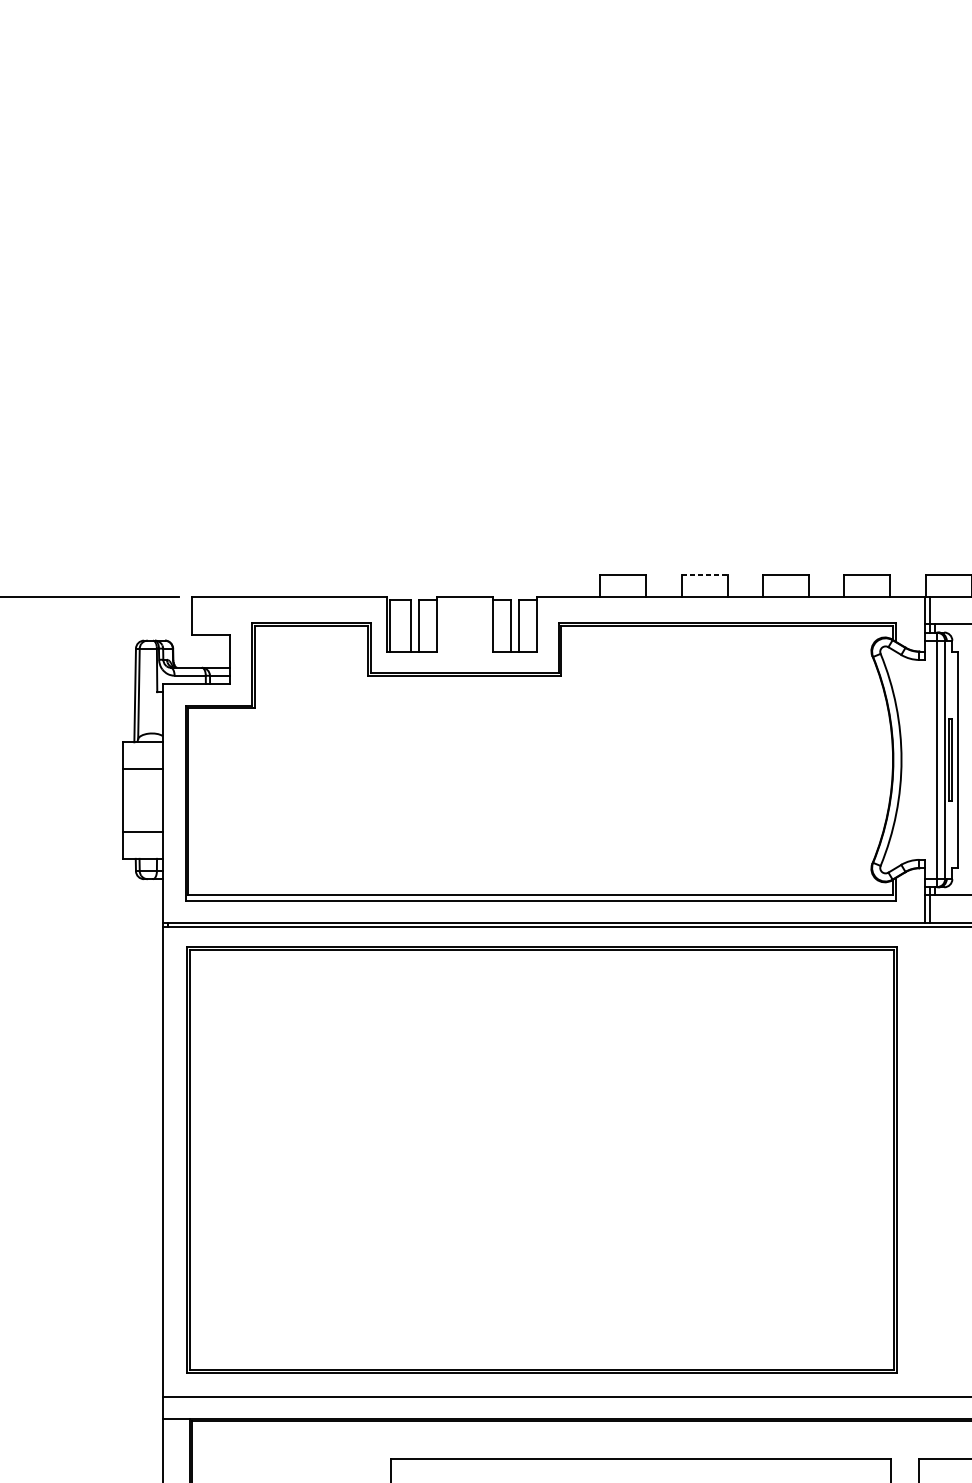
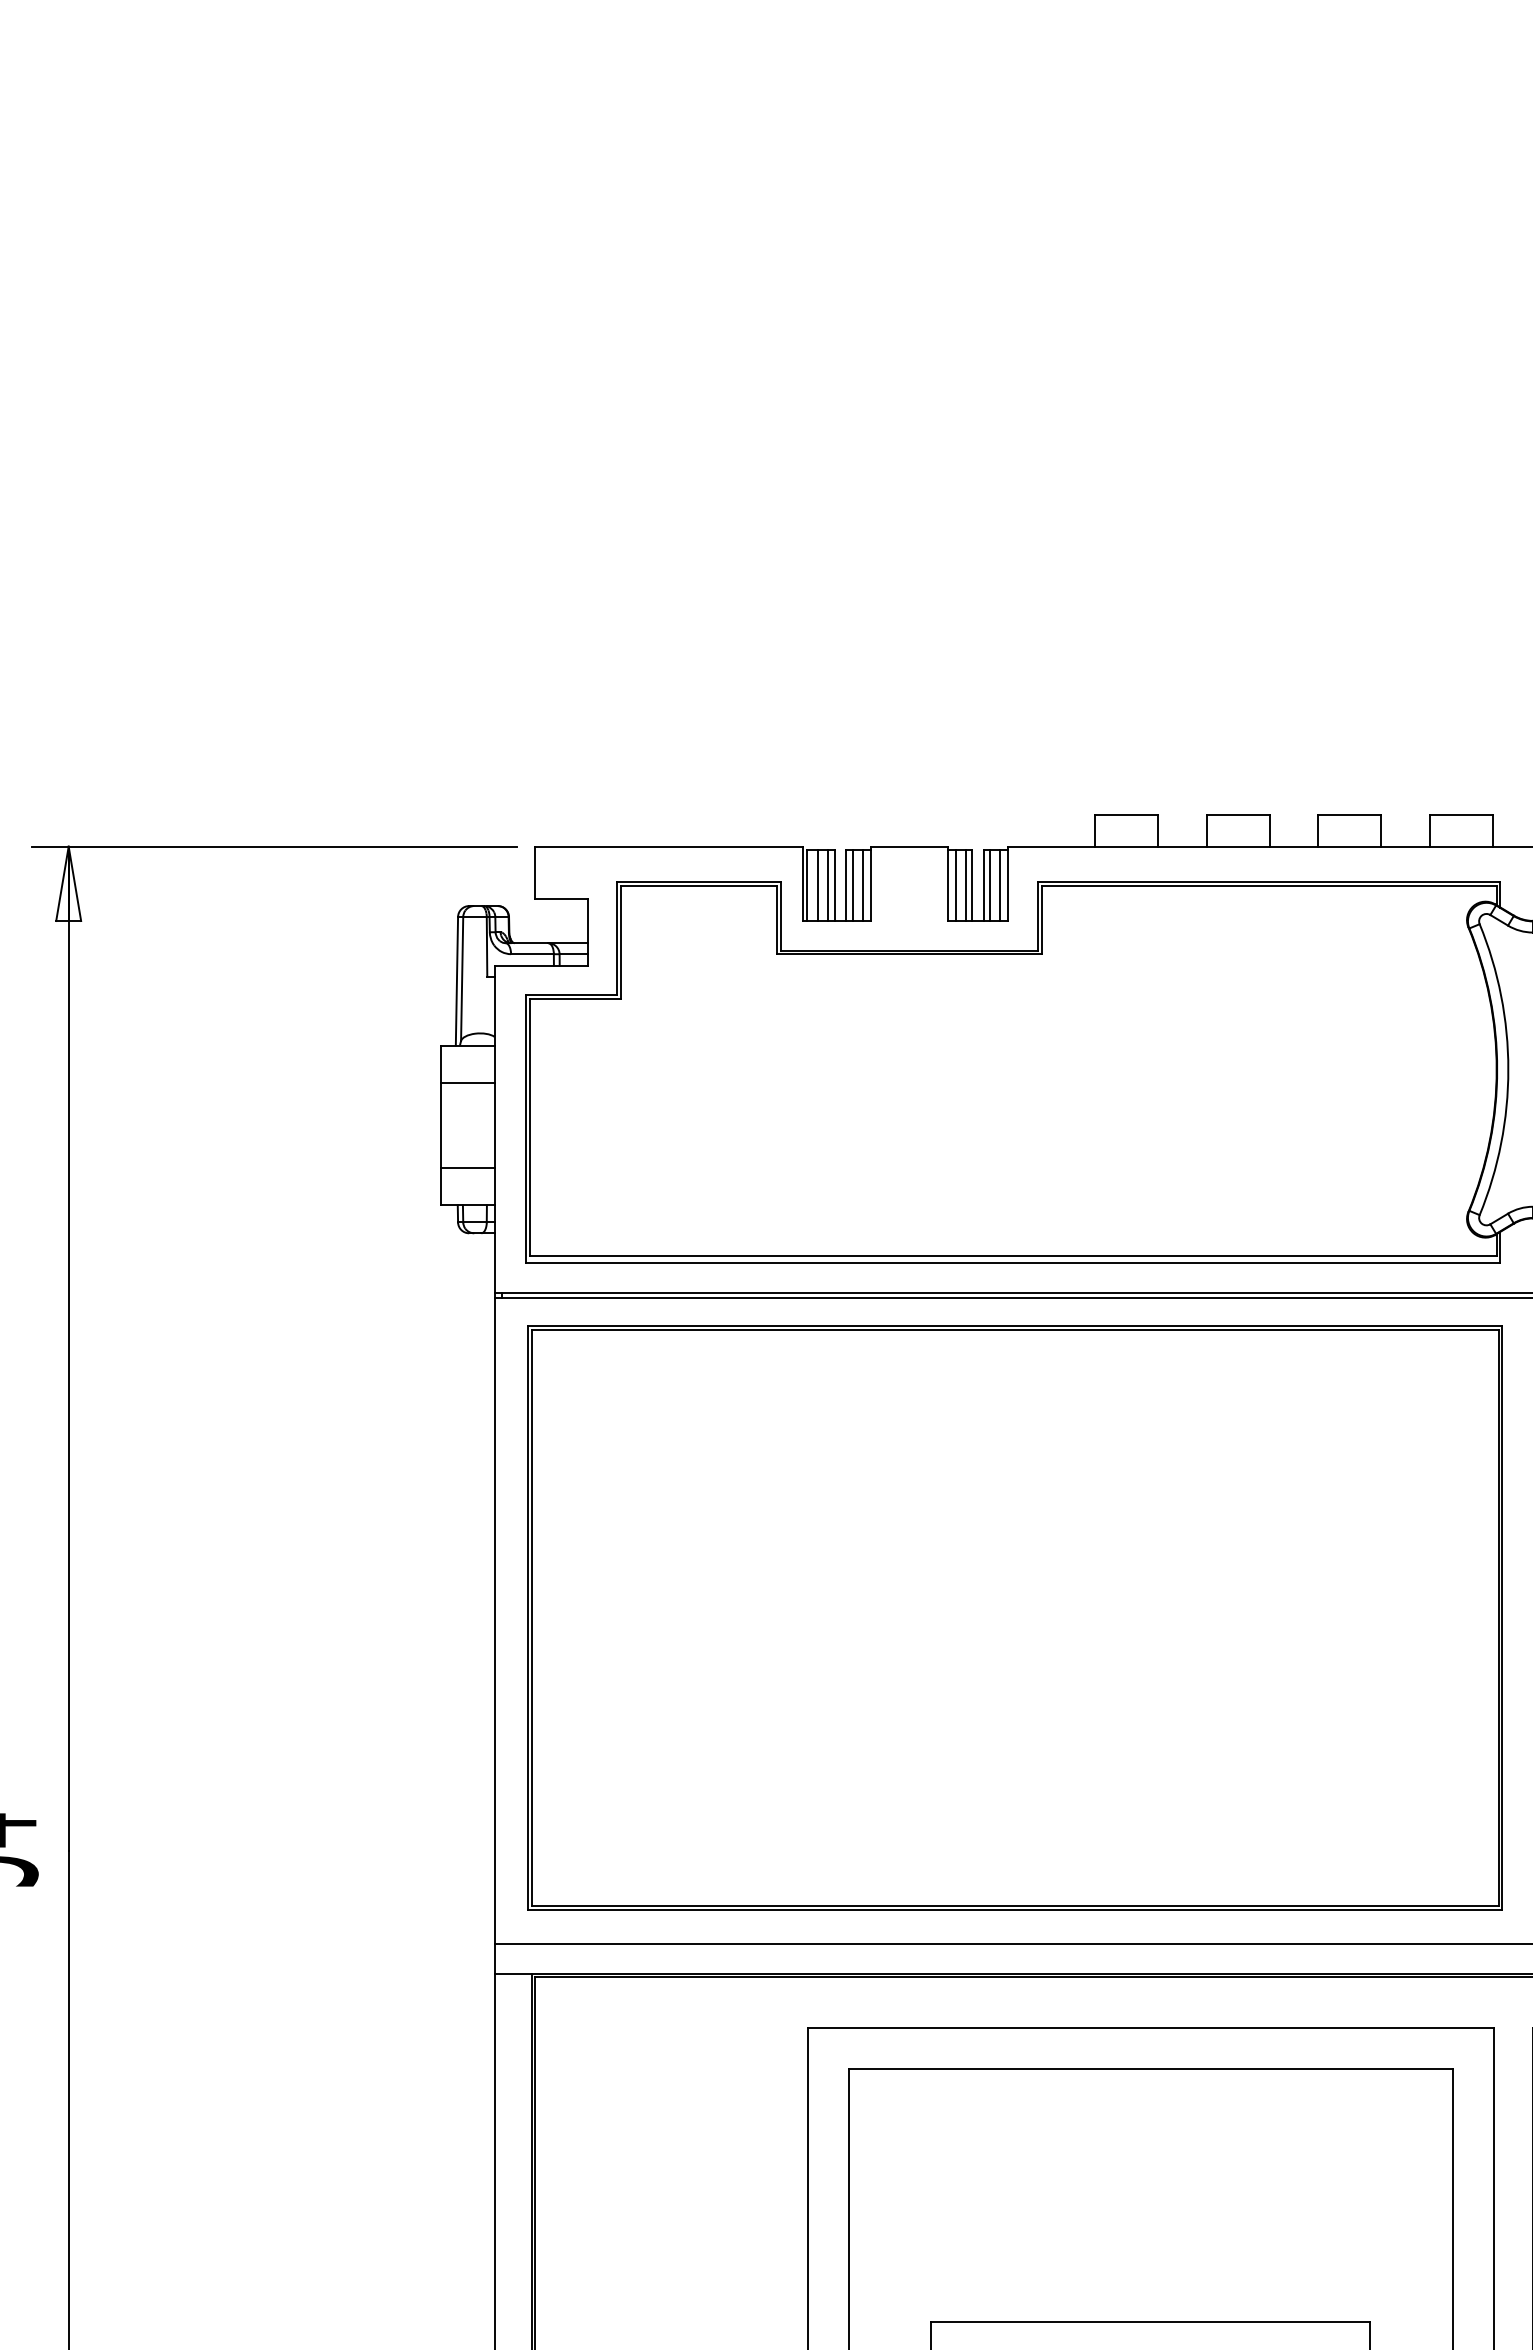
line: (704, 574) -> (1238, 815), dashed -> solid
line: (398, 625) -> (818, 885), added
line: (405, 625) -> (828, 885), added
line: (423, 625) -> (852, 885), added
line: (430, 625) -> (862, 885), added
line: (498, 625) -> (955, 885), added
line: (505, 625) -> (965, 885), added
line: (524, 625) -> (990, 885), added
line: (531, 625) -> (1000, 885), added

